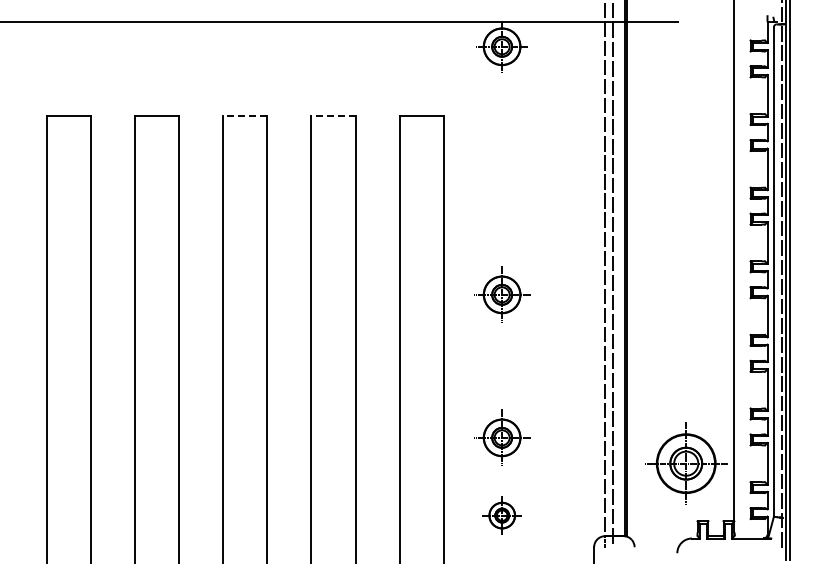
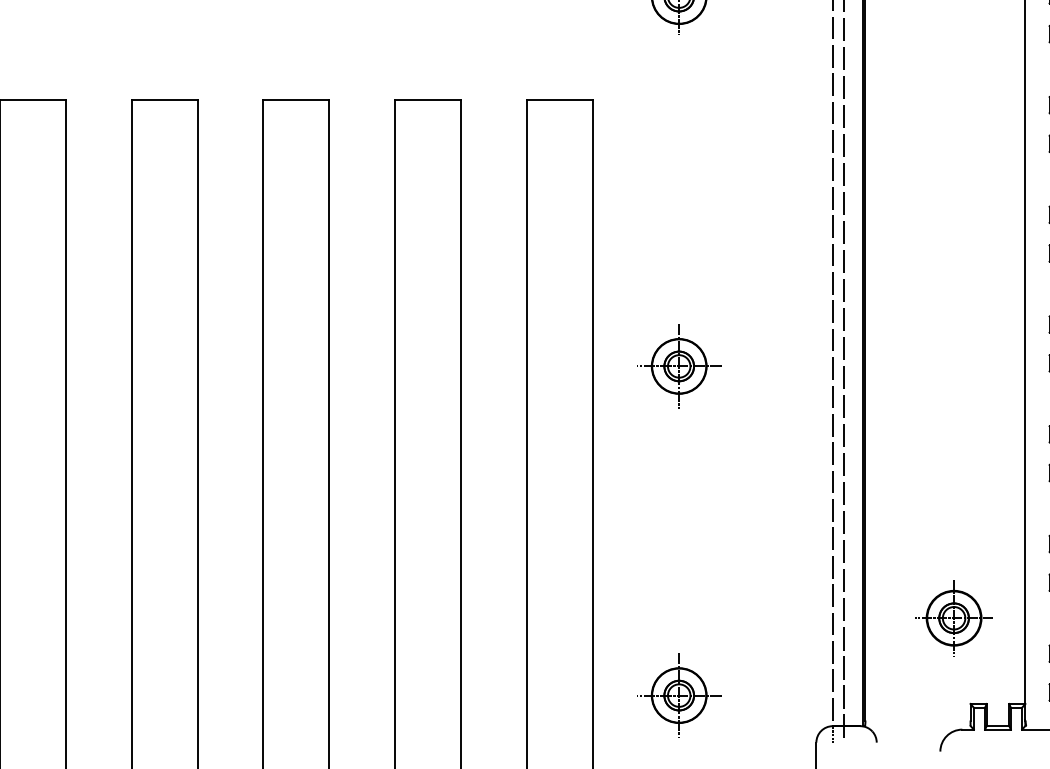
line: (244, 116) -> (295, 100), dashed -> solid
line: (333, 116) -> (427, 100), dashed -> solid
part: (502, 437) -> (679, 579), removed
part: (686, 463) -> (954, 617), size x0.62
part: (502, 515) -> (679, 695), size x1.43

